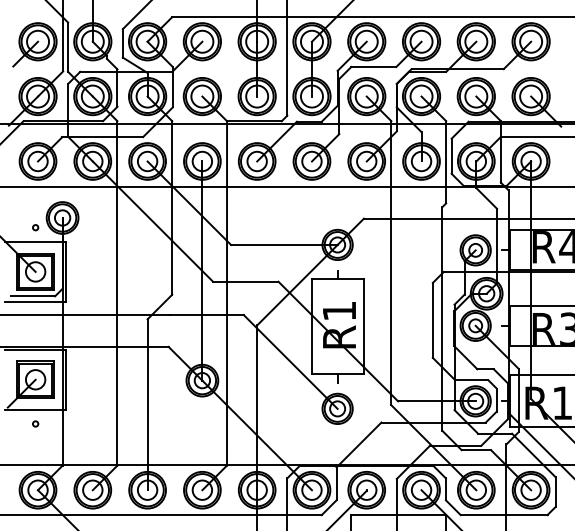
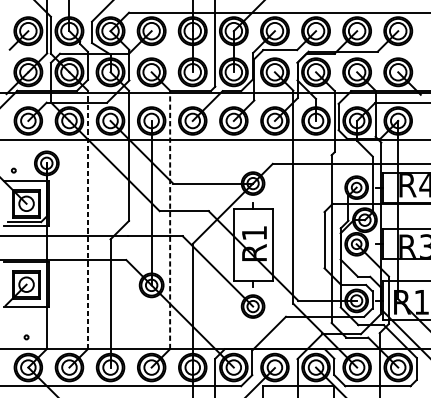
circle: (35, 227) -> (13, 170), moved
line: (117, 292) -> (87, 219), solid -> dashed
line: (227, 292) -> (170, 219), solid -> dashed
circle: (35, 423) -> (26, 337), moved

